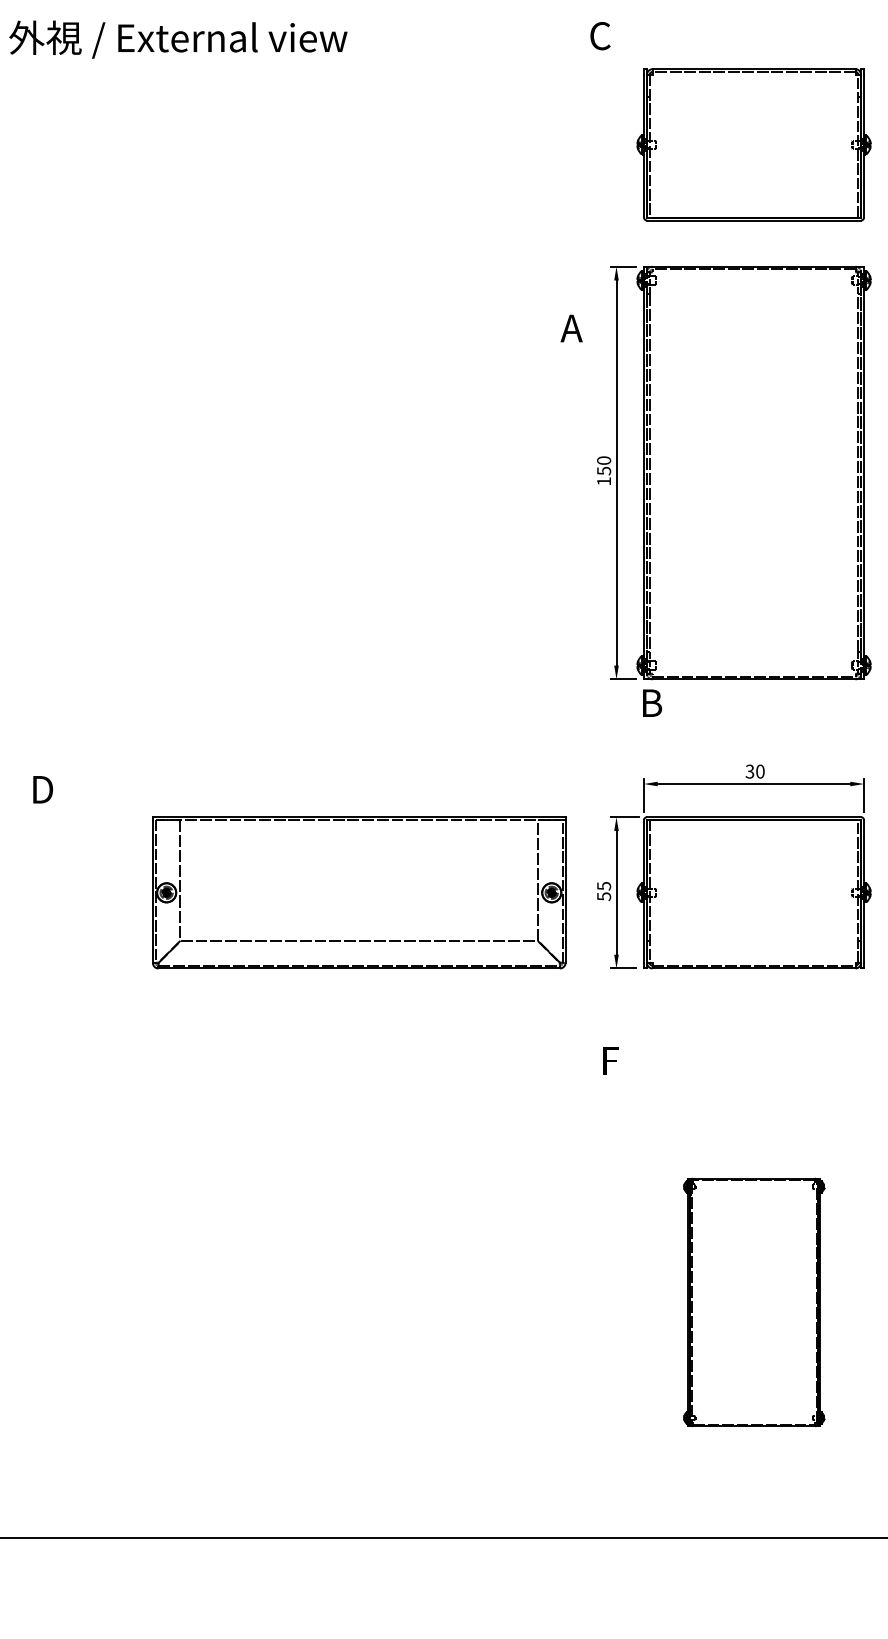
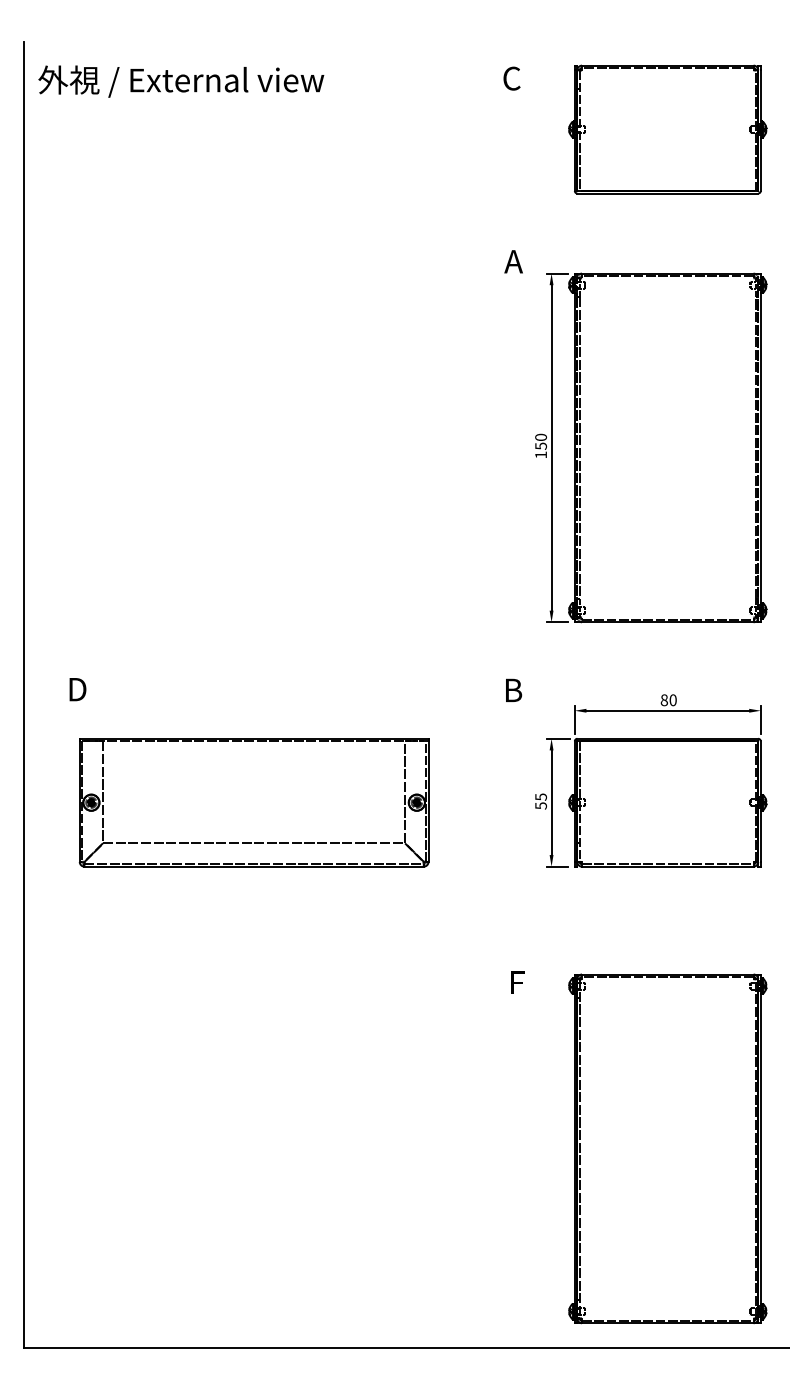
text: (599, 35) -> (511, 78), moved
part: (753, 144) -> (667, 129), moved
text: (571, 328) -> (513, 261), moved
text: (653, 702) -> (514, 689), moved
text: (750, 770) -> (664, 699), 30 -> 80
text: (42, 789) -> (77, 689), moved
part: (358, 892) -> (253, 802), moved
text: (610, 1060) -> (517, 982), moved
part: (753, 1301) -> (667, 1148), size x1.67

